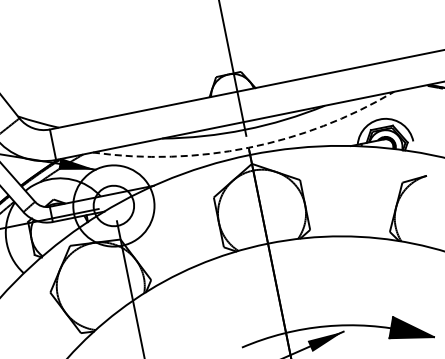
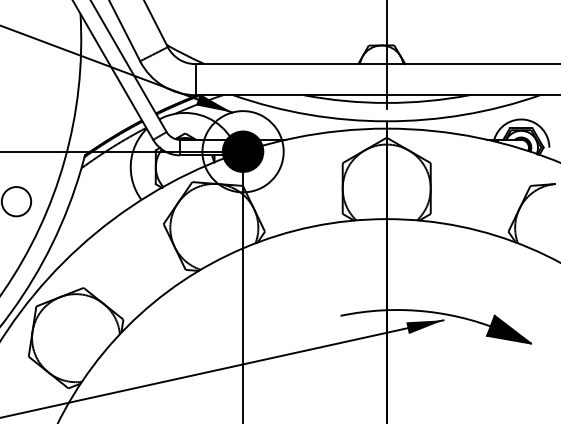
arc: (248, 148) -> (386, 121), dashed -> solid
fill: (113, 205) -> (242, 151), added

